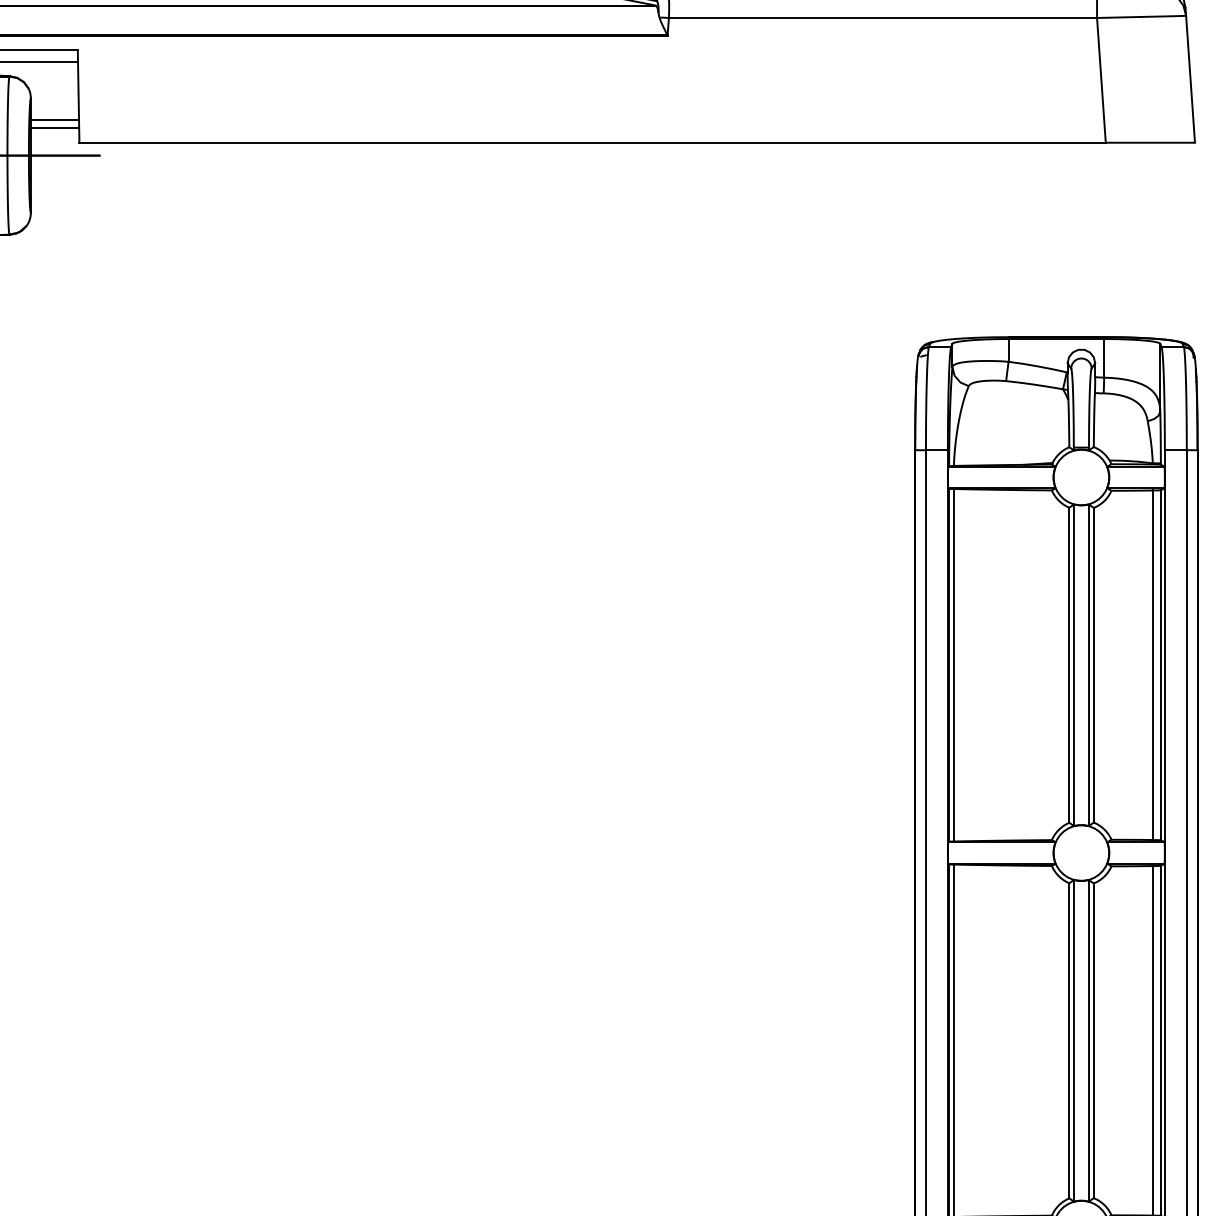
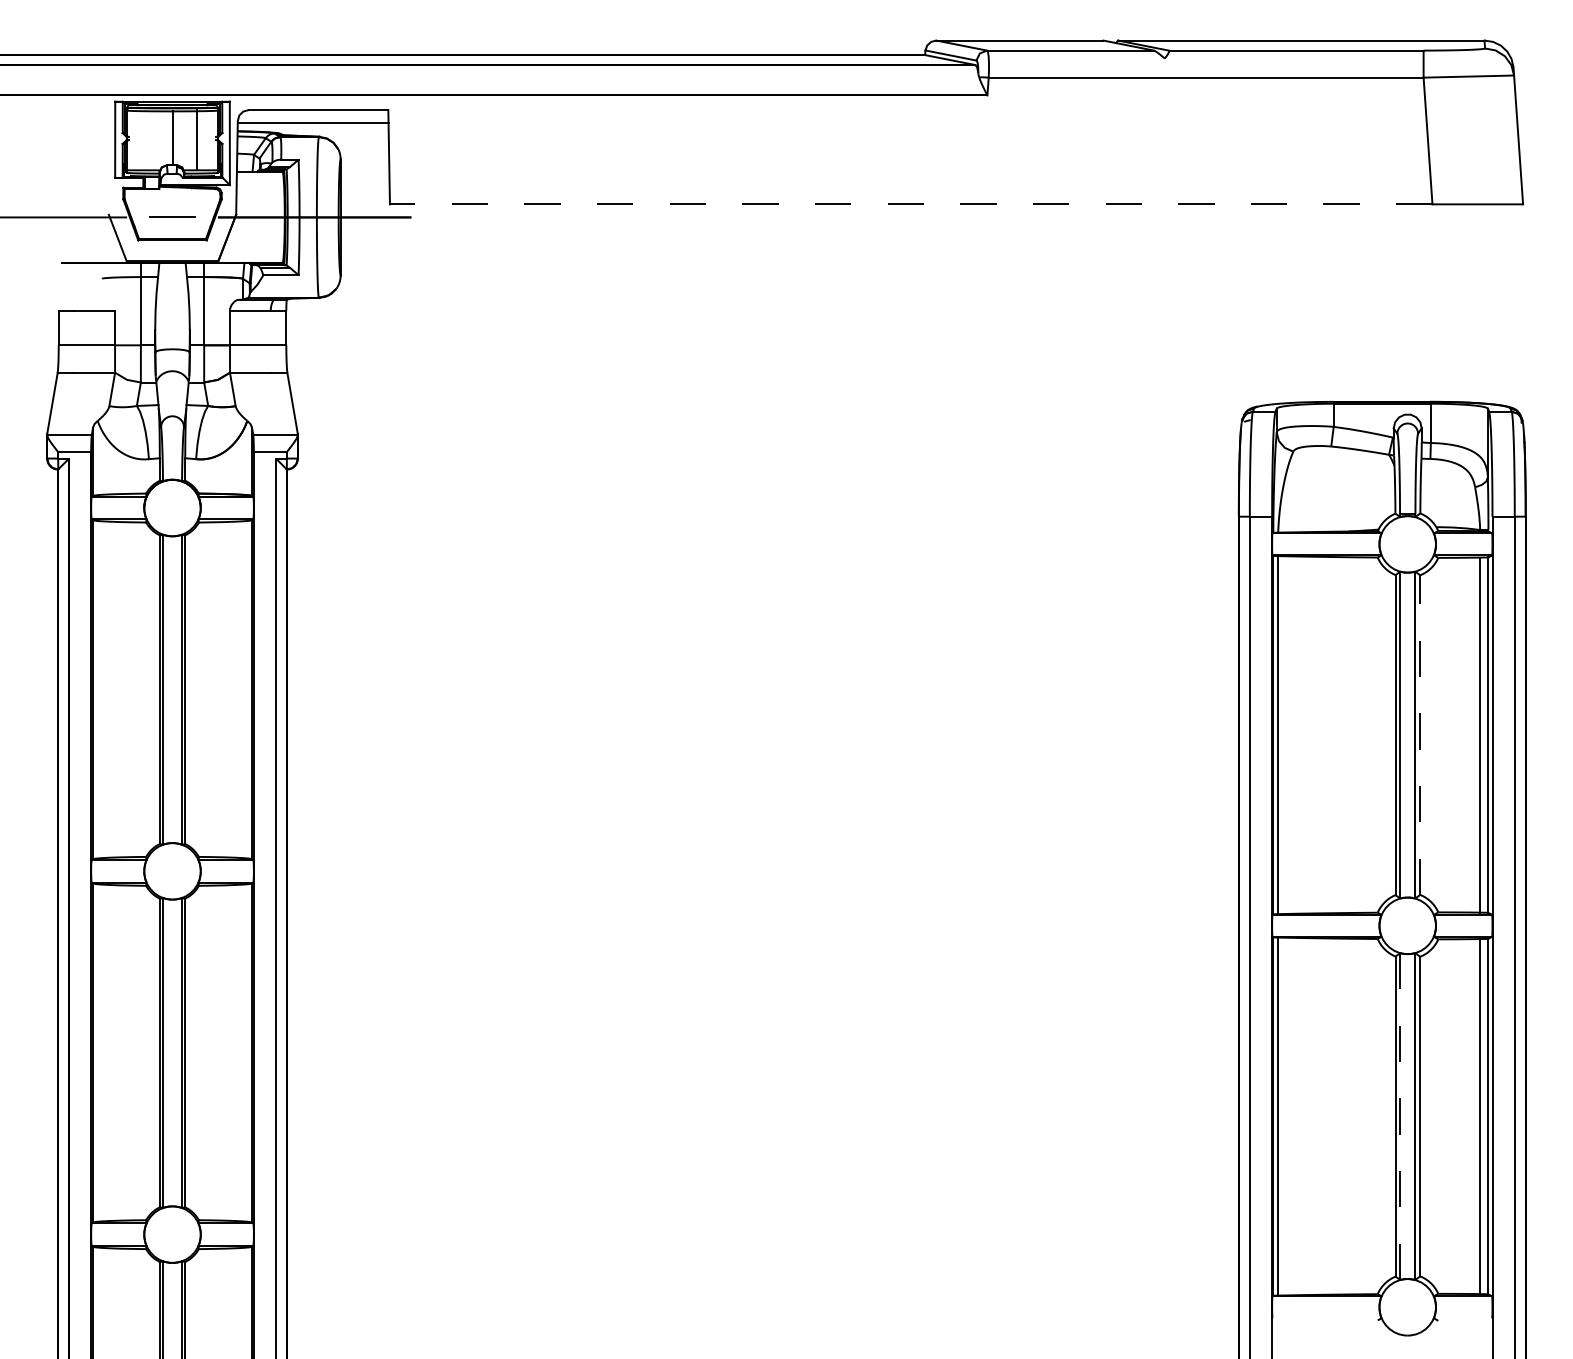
line: (54, 120) -> (364, 181), removed
line: (54, 128) -> (364, 189), removed
line: (591, 142) -> (910, 204), solid -> dashed
line: (1093, 665) -> (1420, 735), solid -> dashed
line: (1074, 1040) -> (1400, 1116), solid -> dashed

